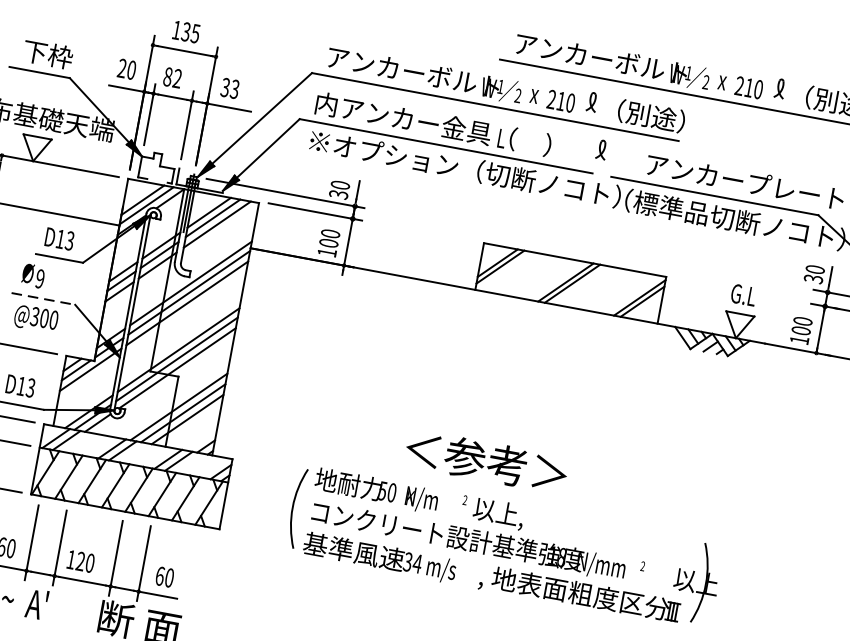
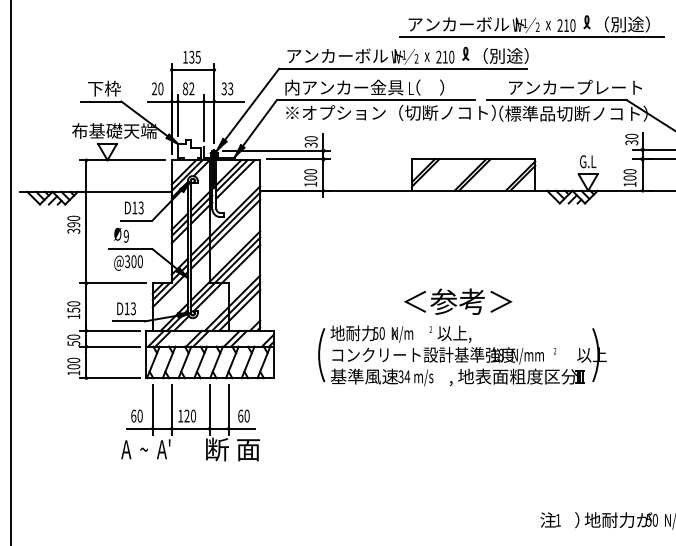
part: (601, 149) -> (477, 83), removed
line: (42, 299) -> (130, 249), dashed -> solid
text: (487, 461) -> (458, 301), moved

